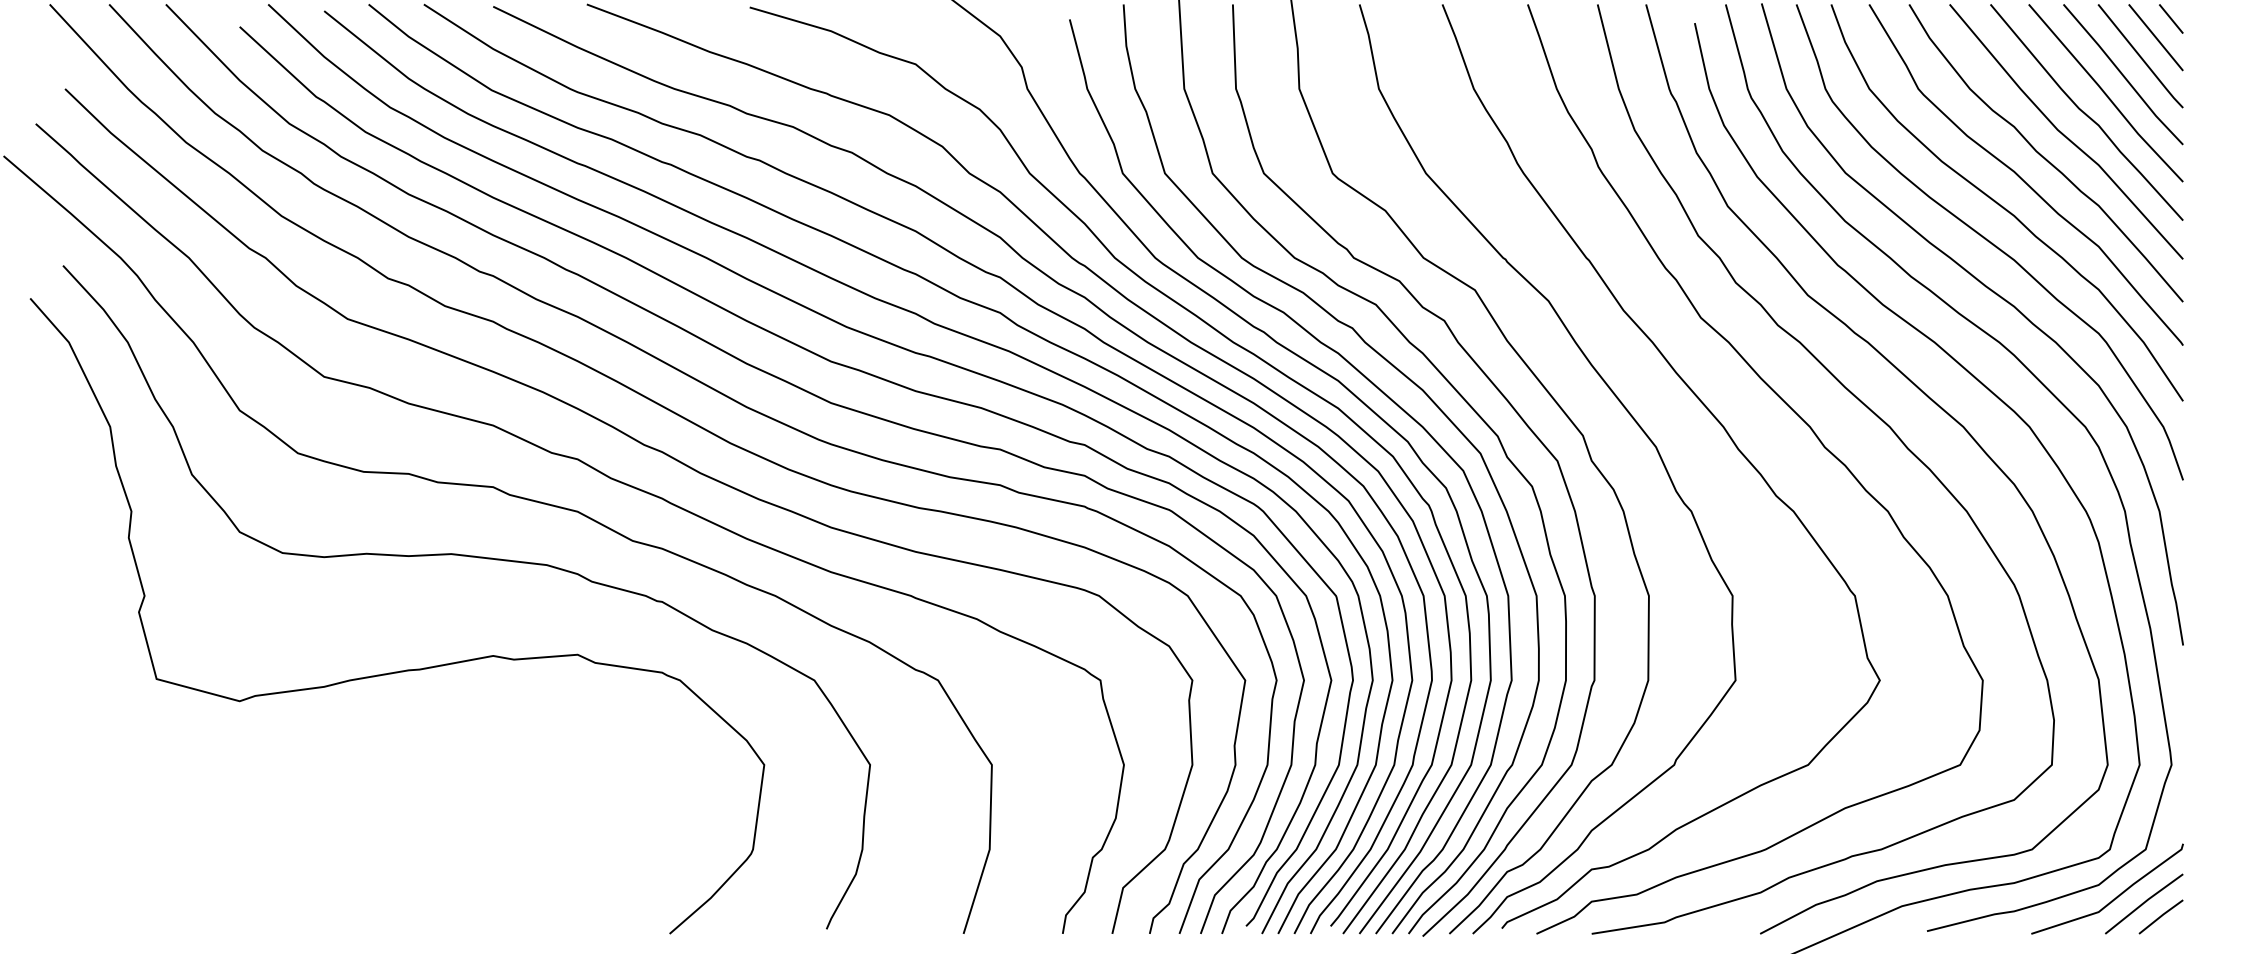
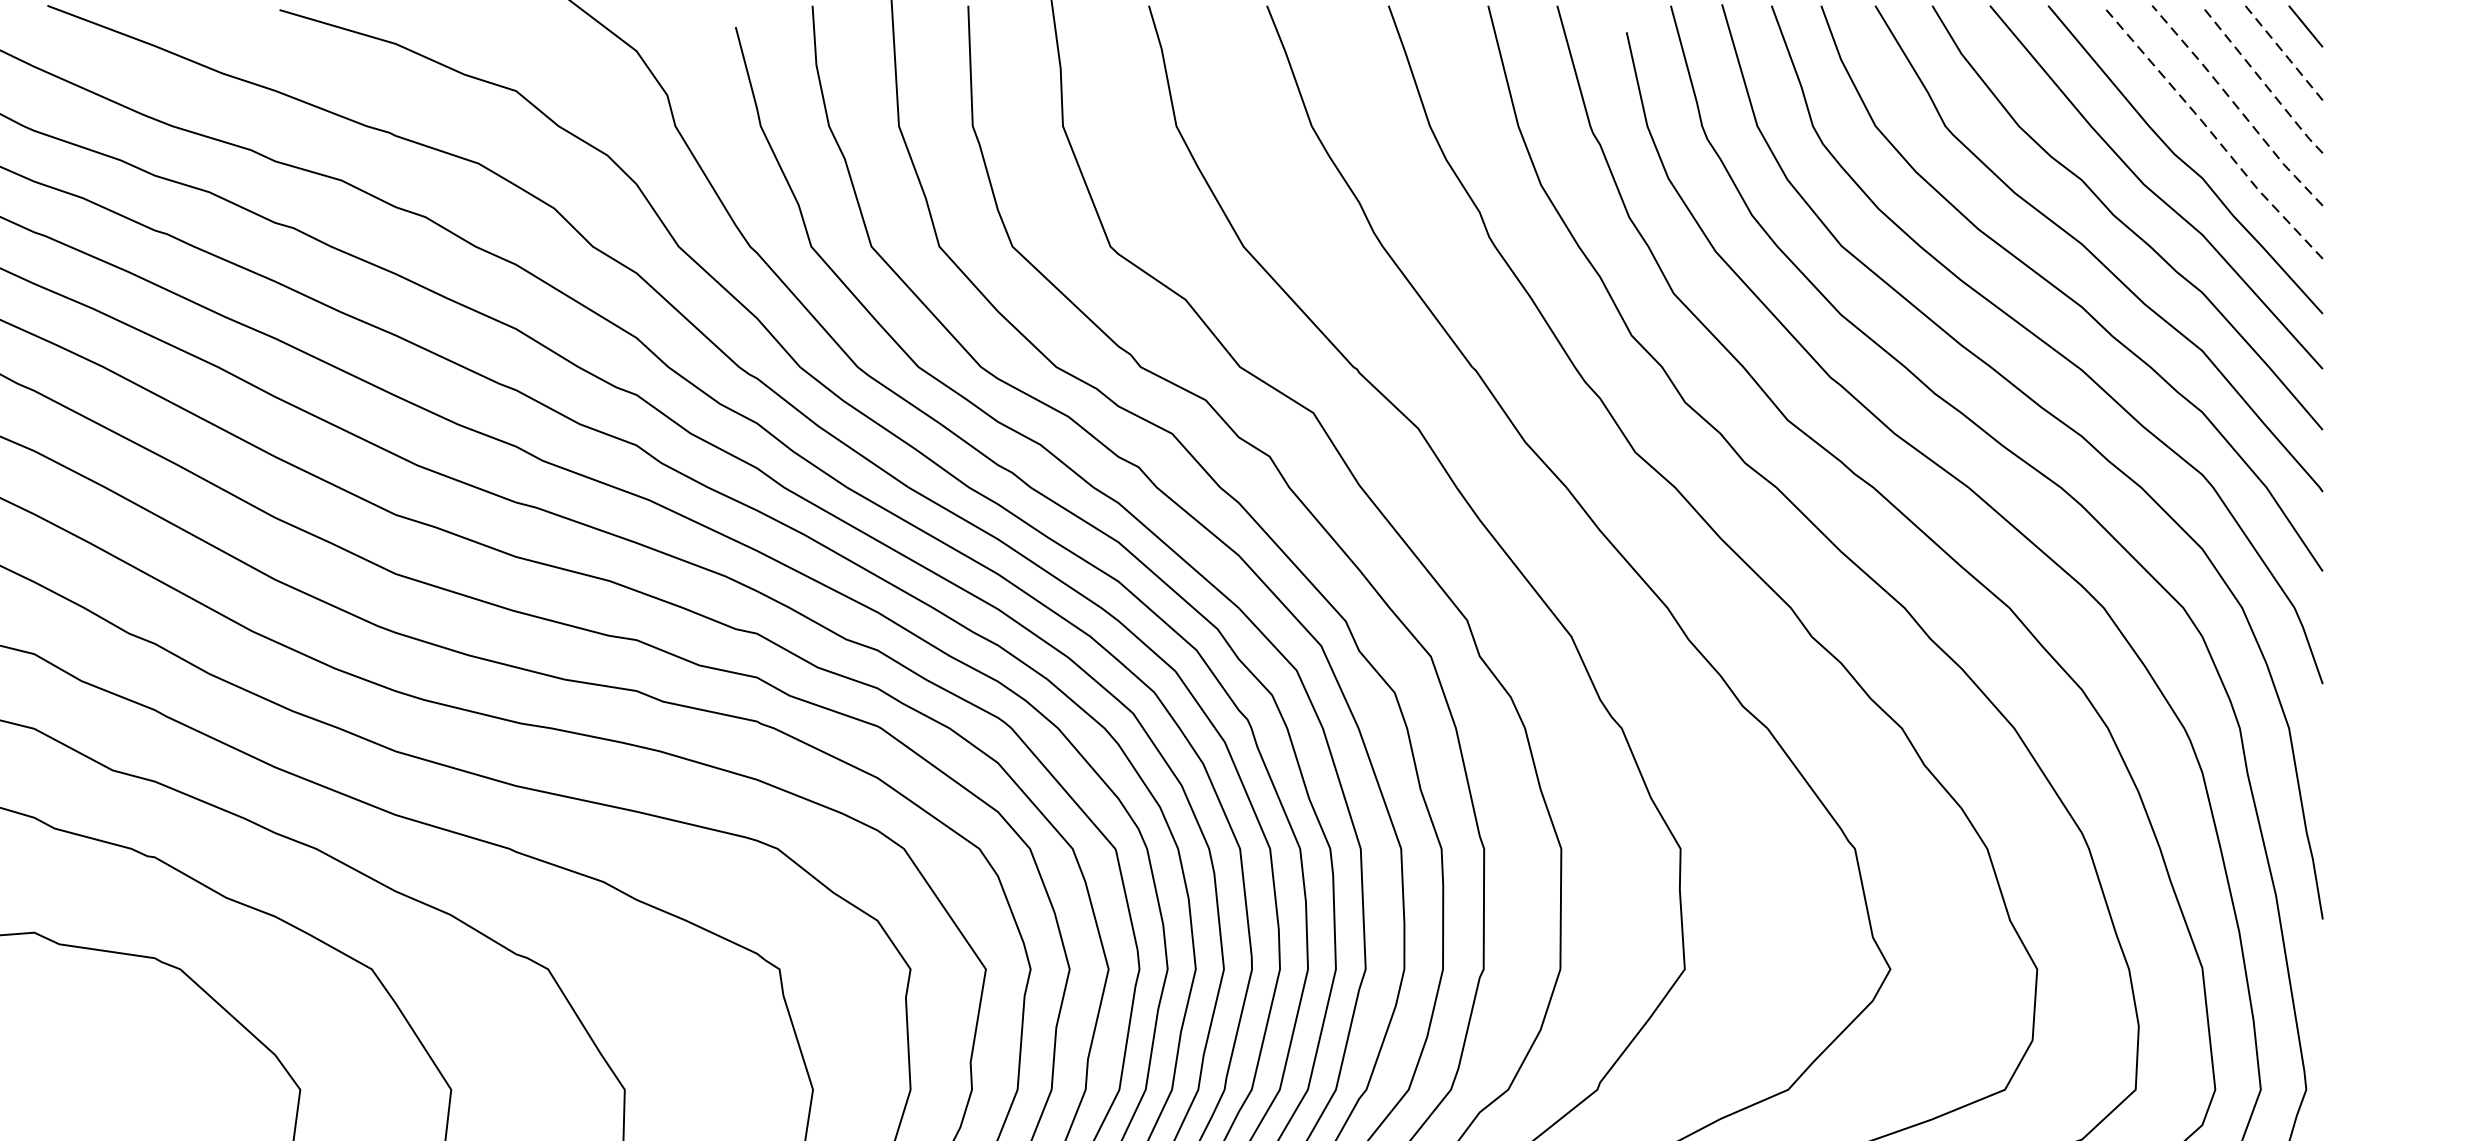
line: (2156, 37) -> (2284, 52), solid -> dashed
line: (2140, 57) -> (2261, 81), solid -> dashed
line: (2123, 75) -> (2237, 107), solid -> dashed
line: (2104, 93) -> (2210, 132), solid -> dashed

